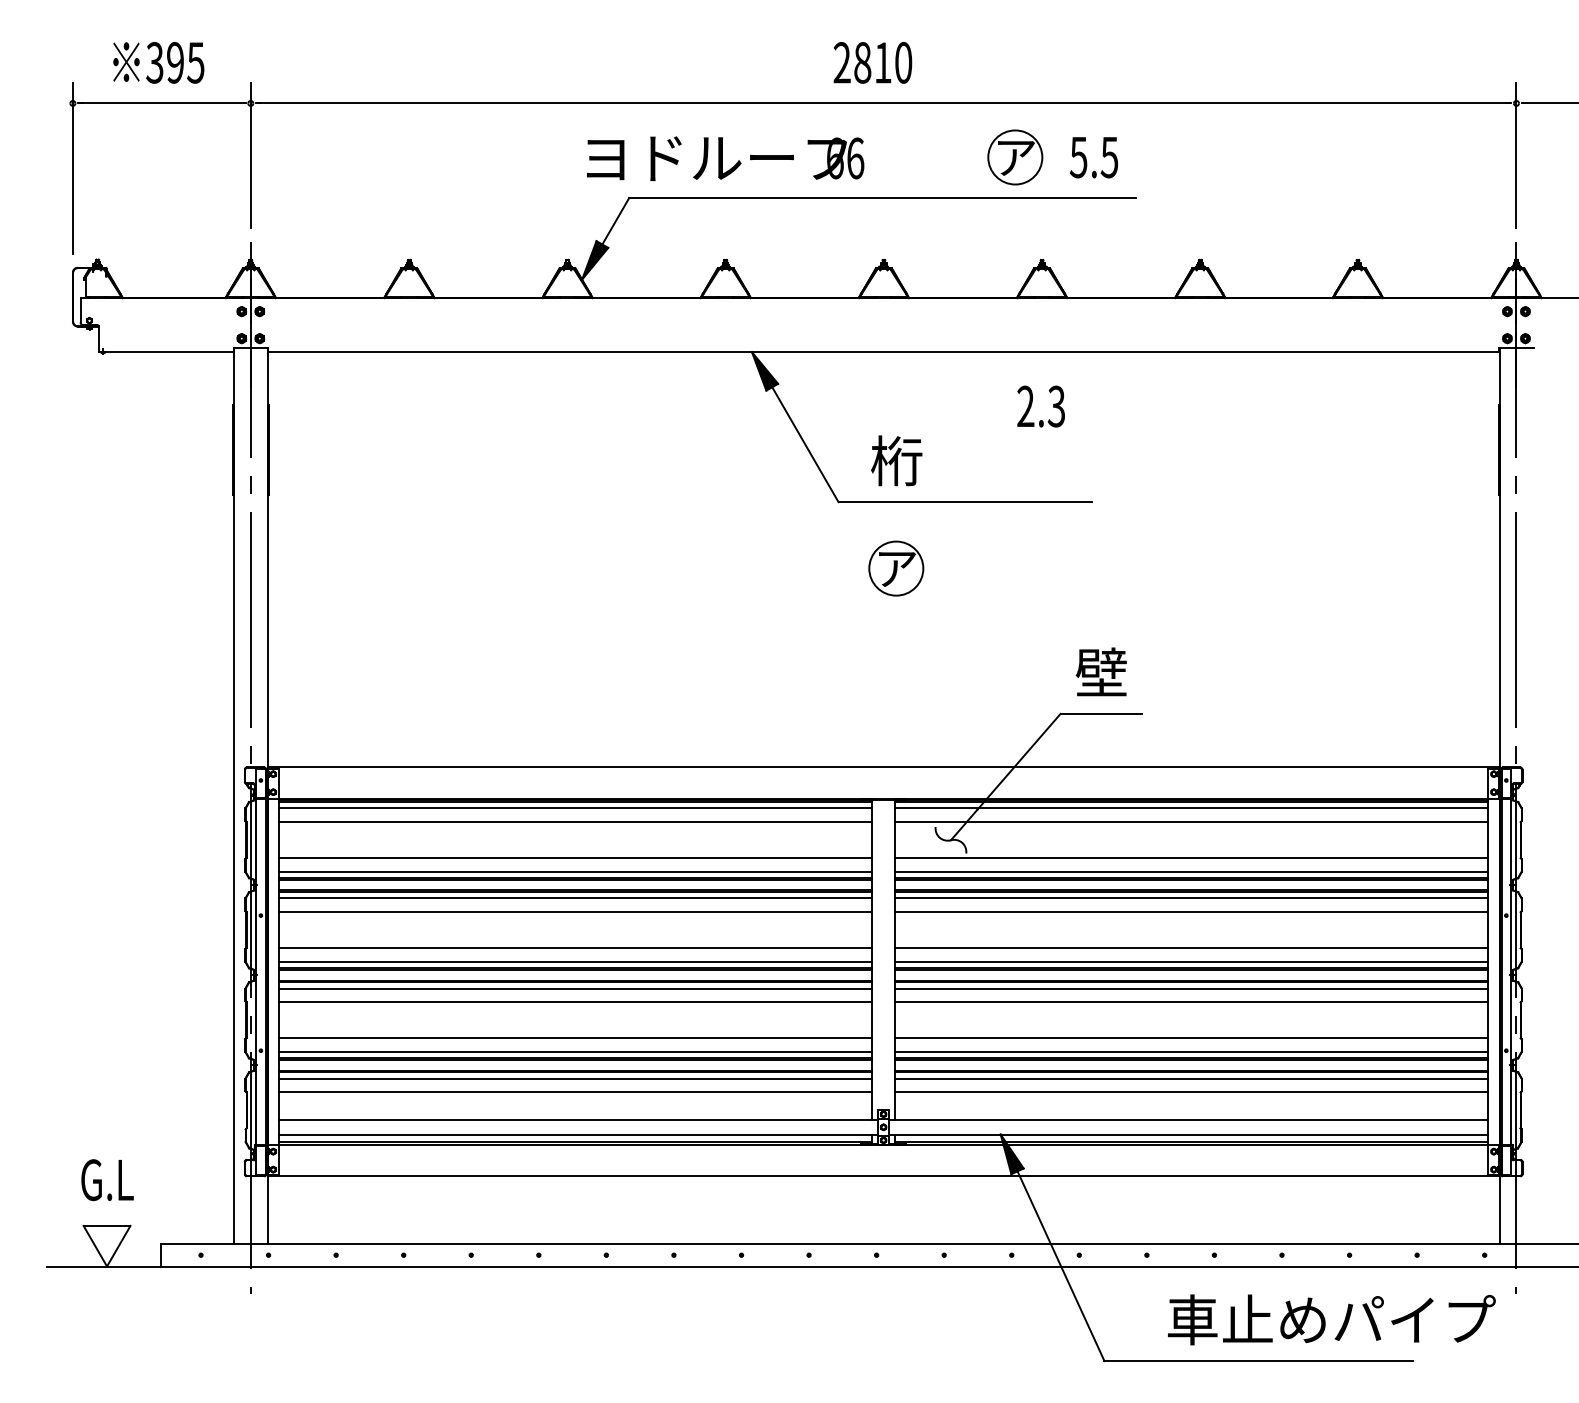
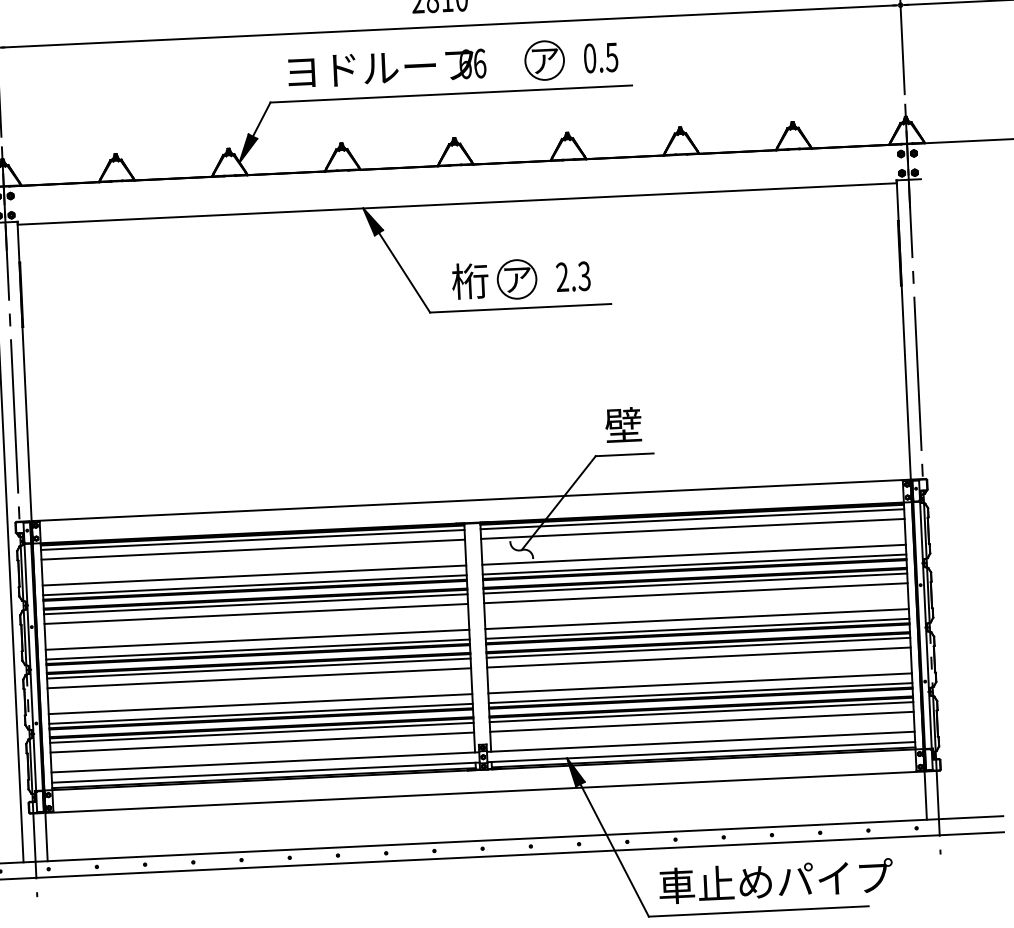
text: (1078, 157) -> (589, 58), 5.5 -> 0.5
text: (725, 158) -> (387, 68), moved
text: (1040, 406) -> (572, 276), moved
part: (896, 568) -> (517, 279), moved
text: (1331, 1319) -> (775, 880), moved

